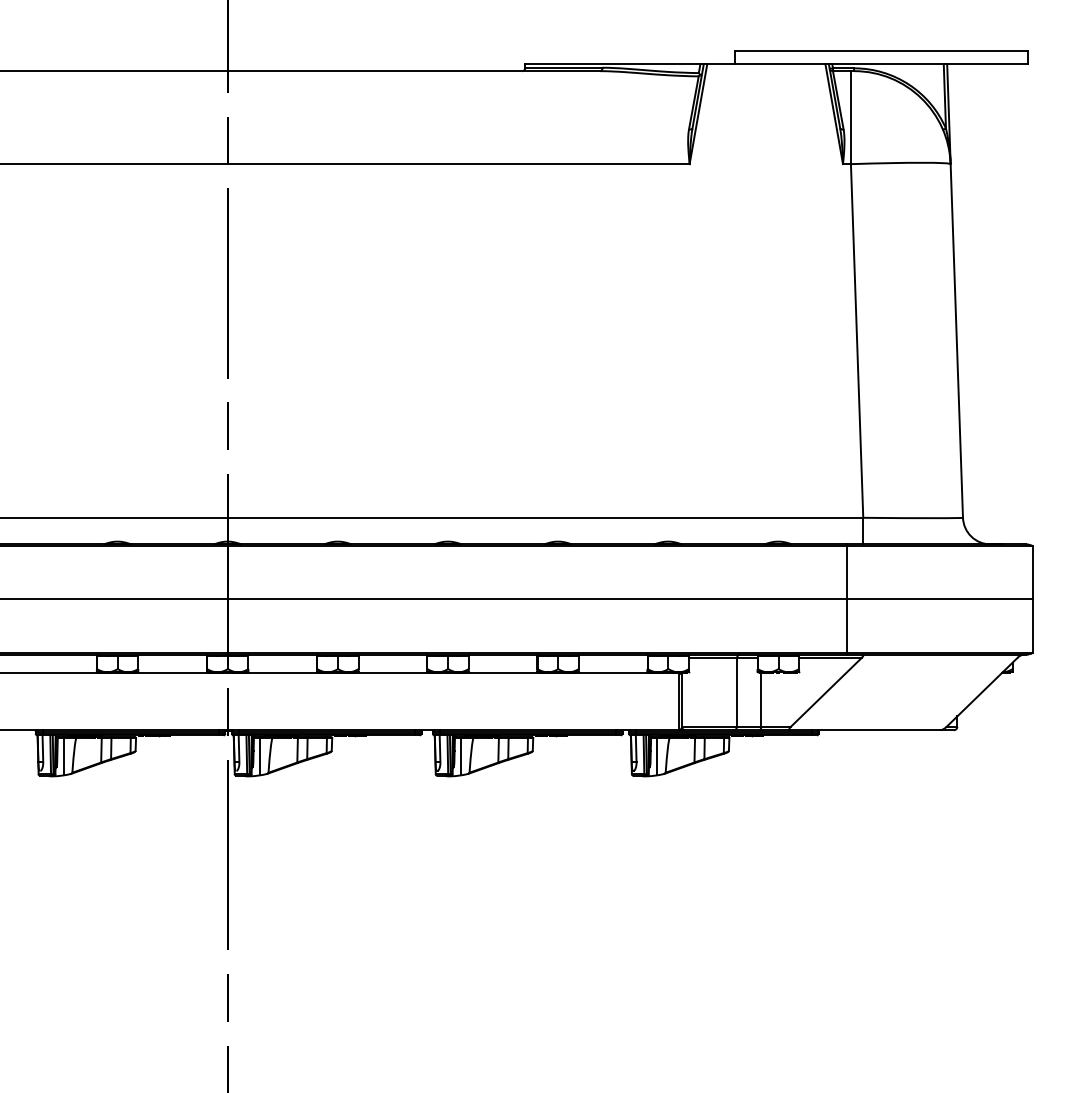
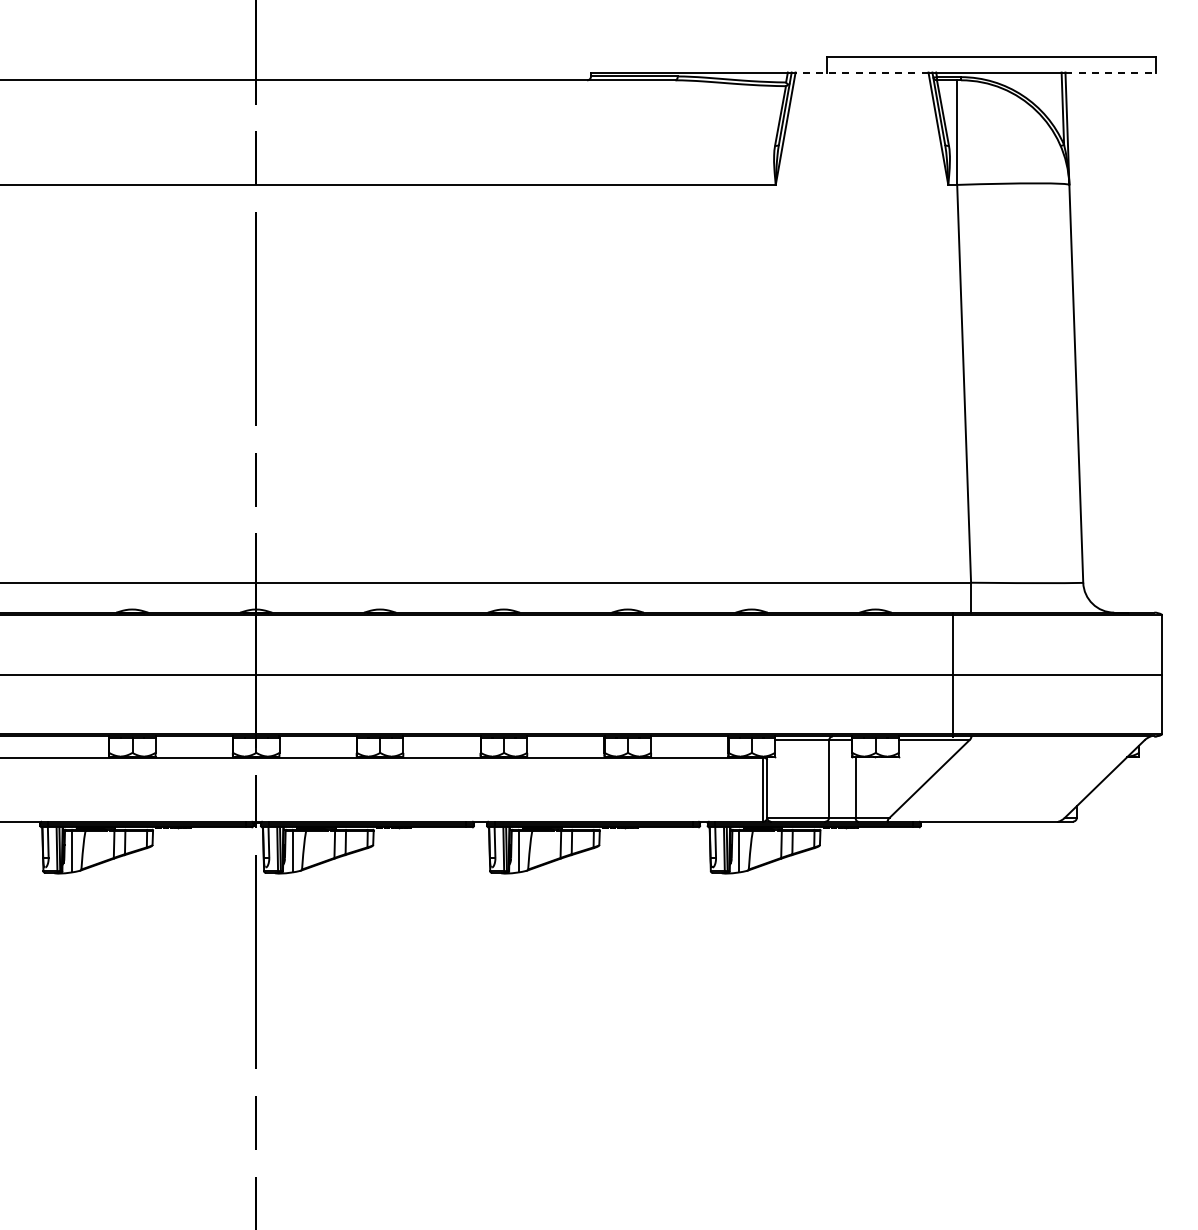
line: (765, 64) -> (861, 72), solid -> dashed
line: (988, 64) -> (1111, 72), solid -> dashed

